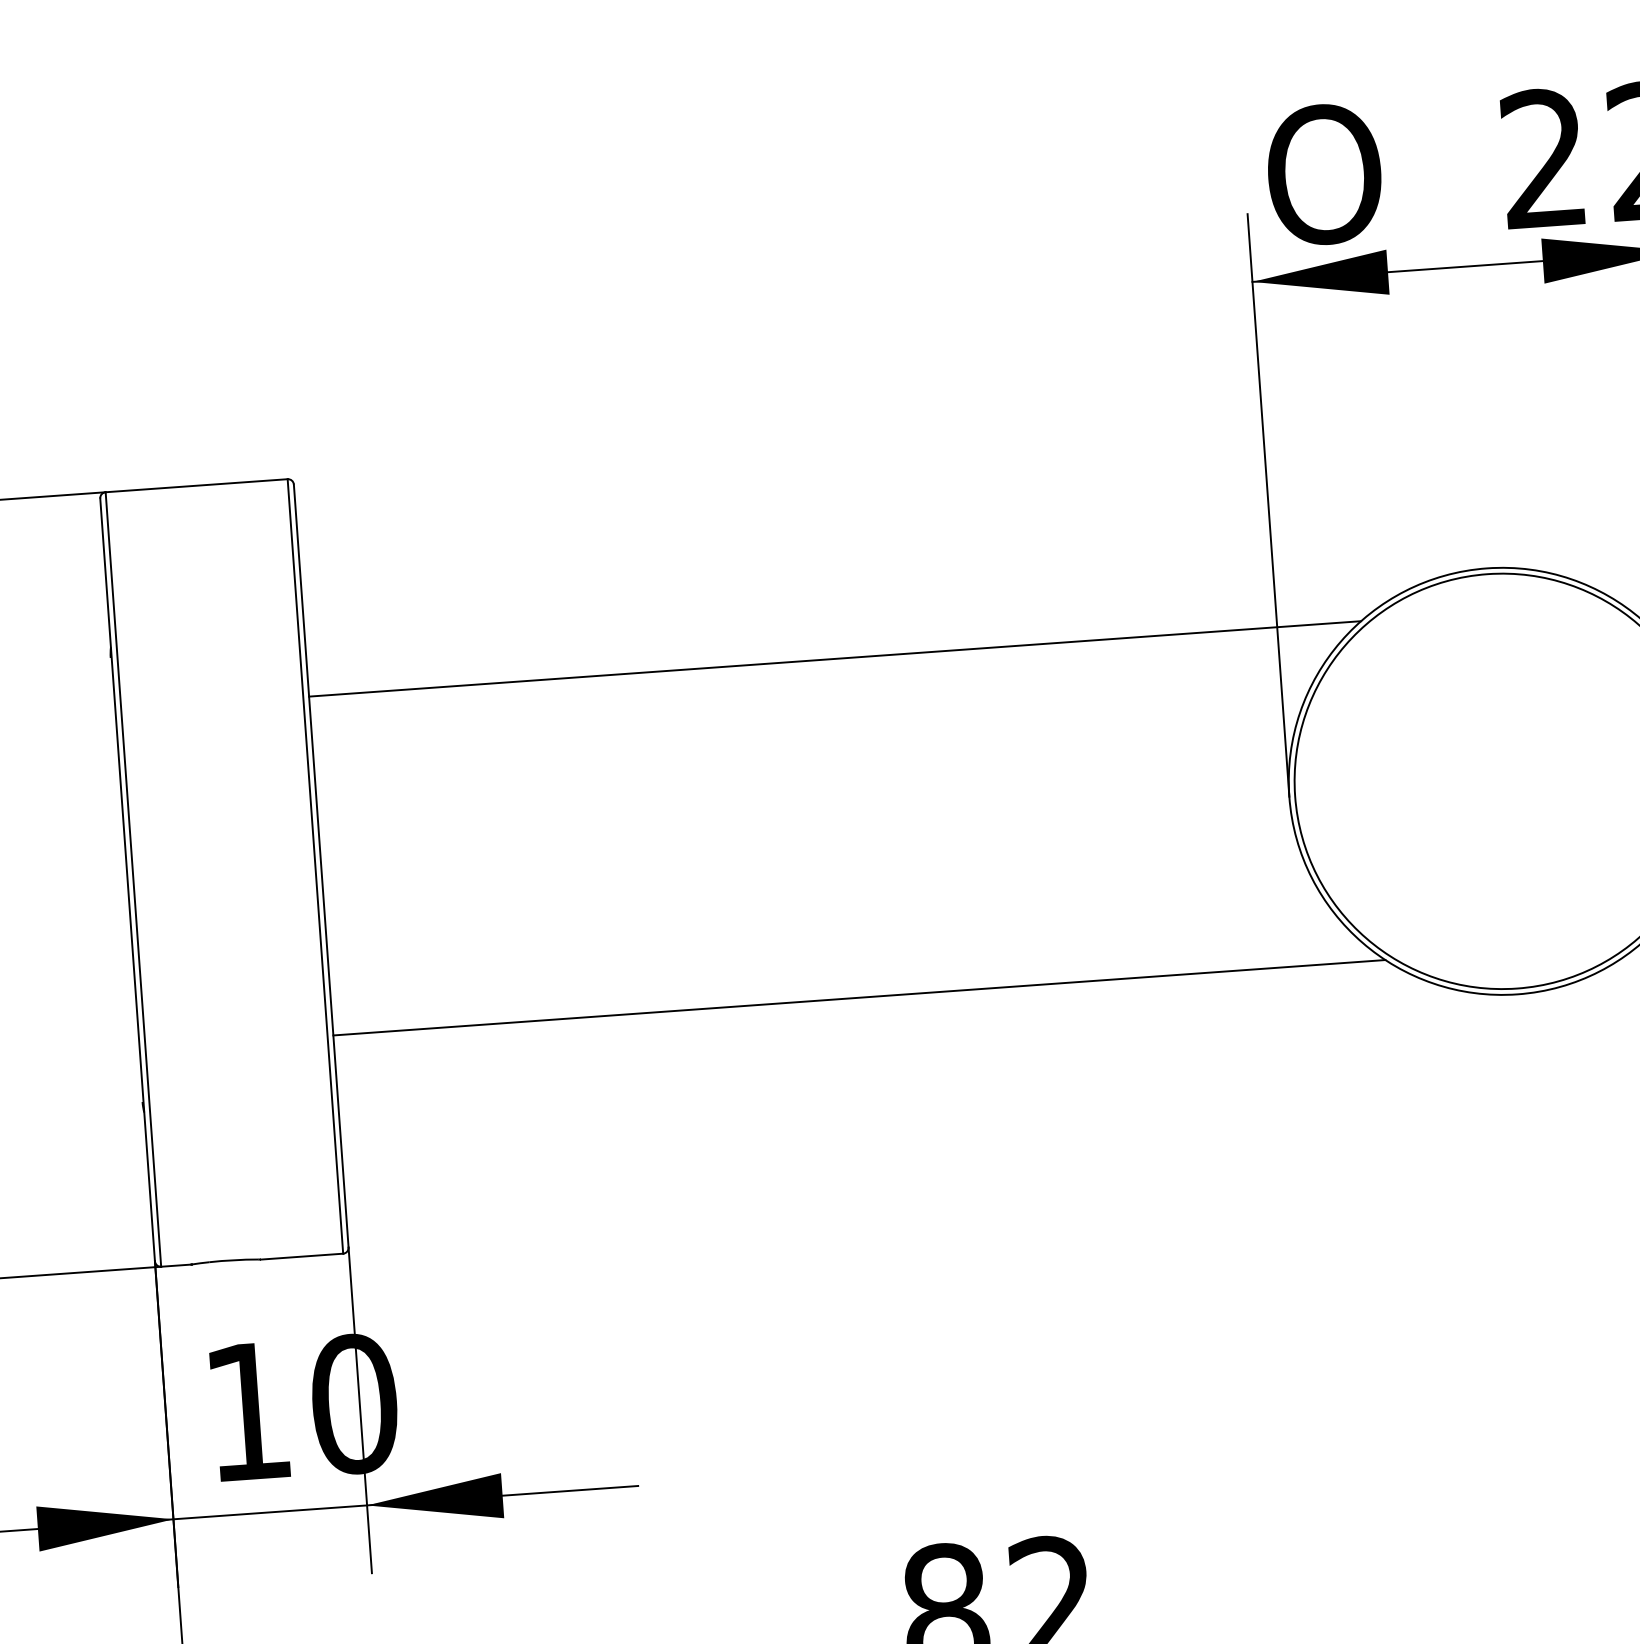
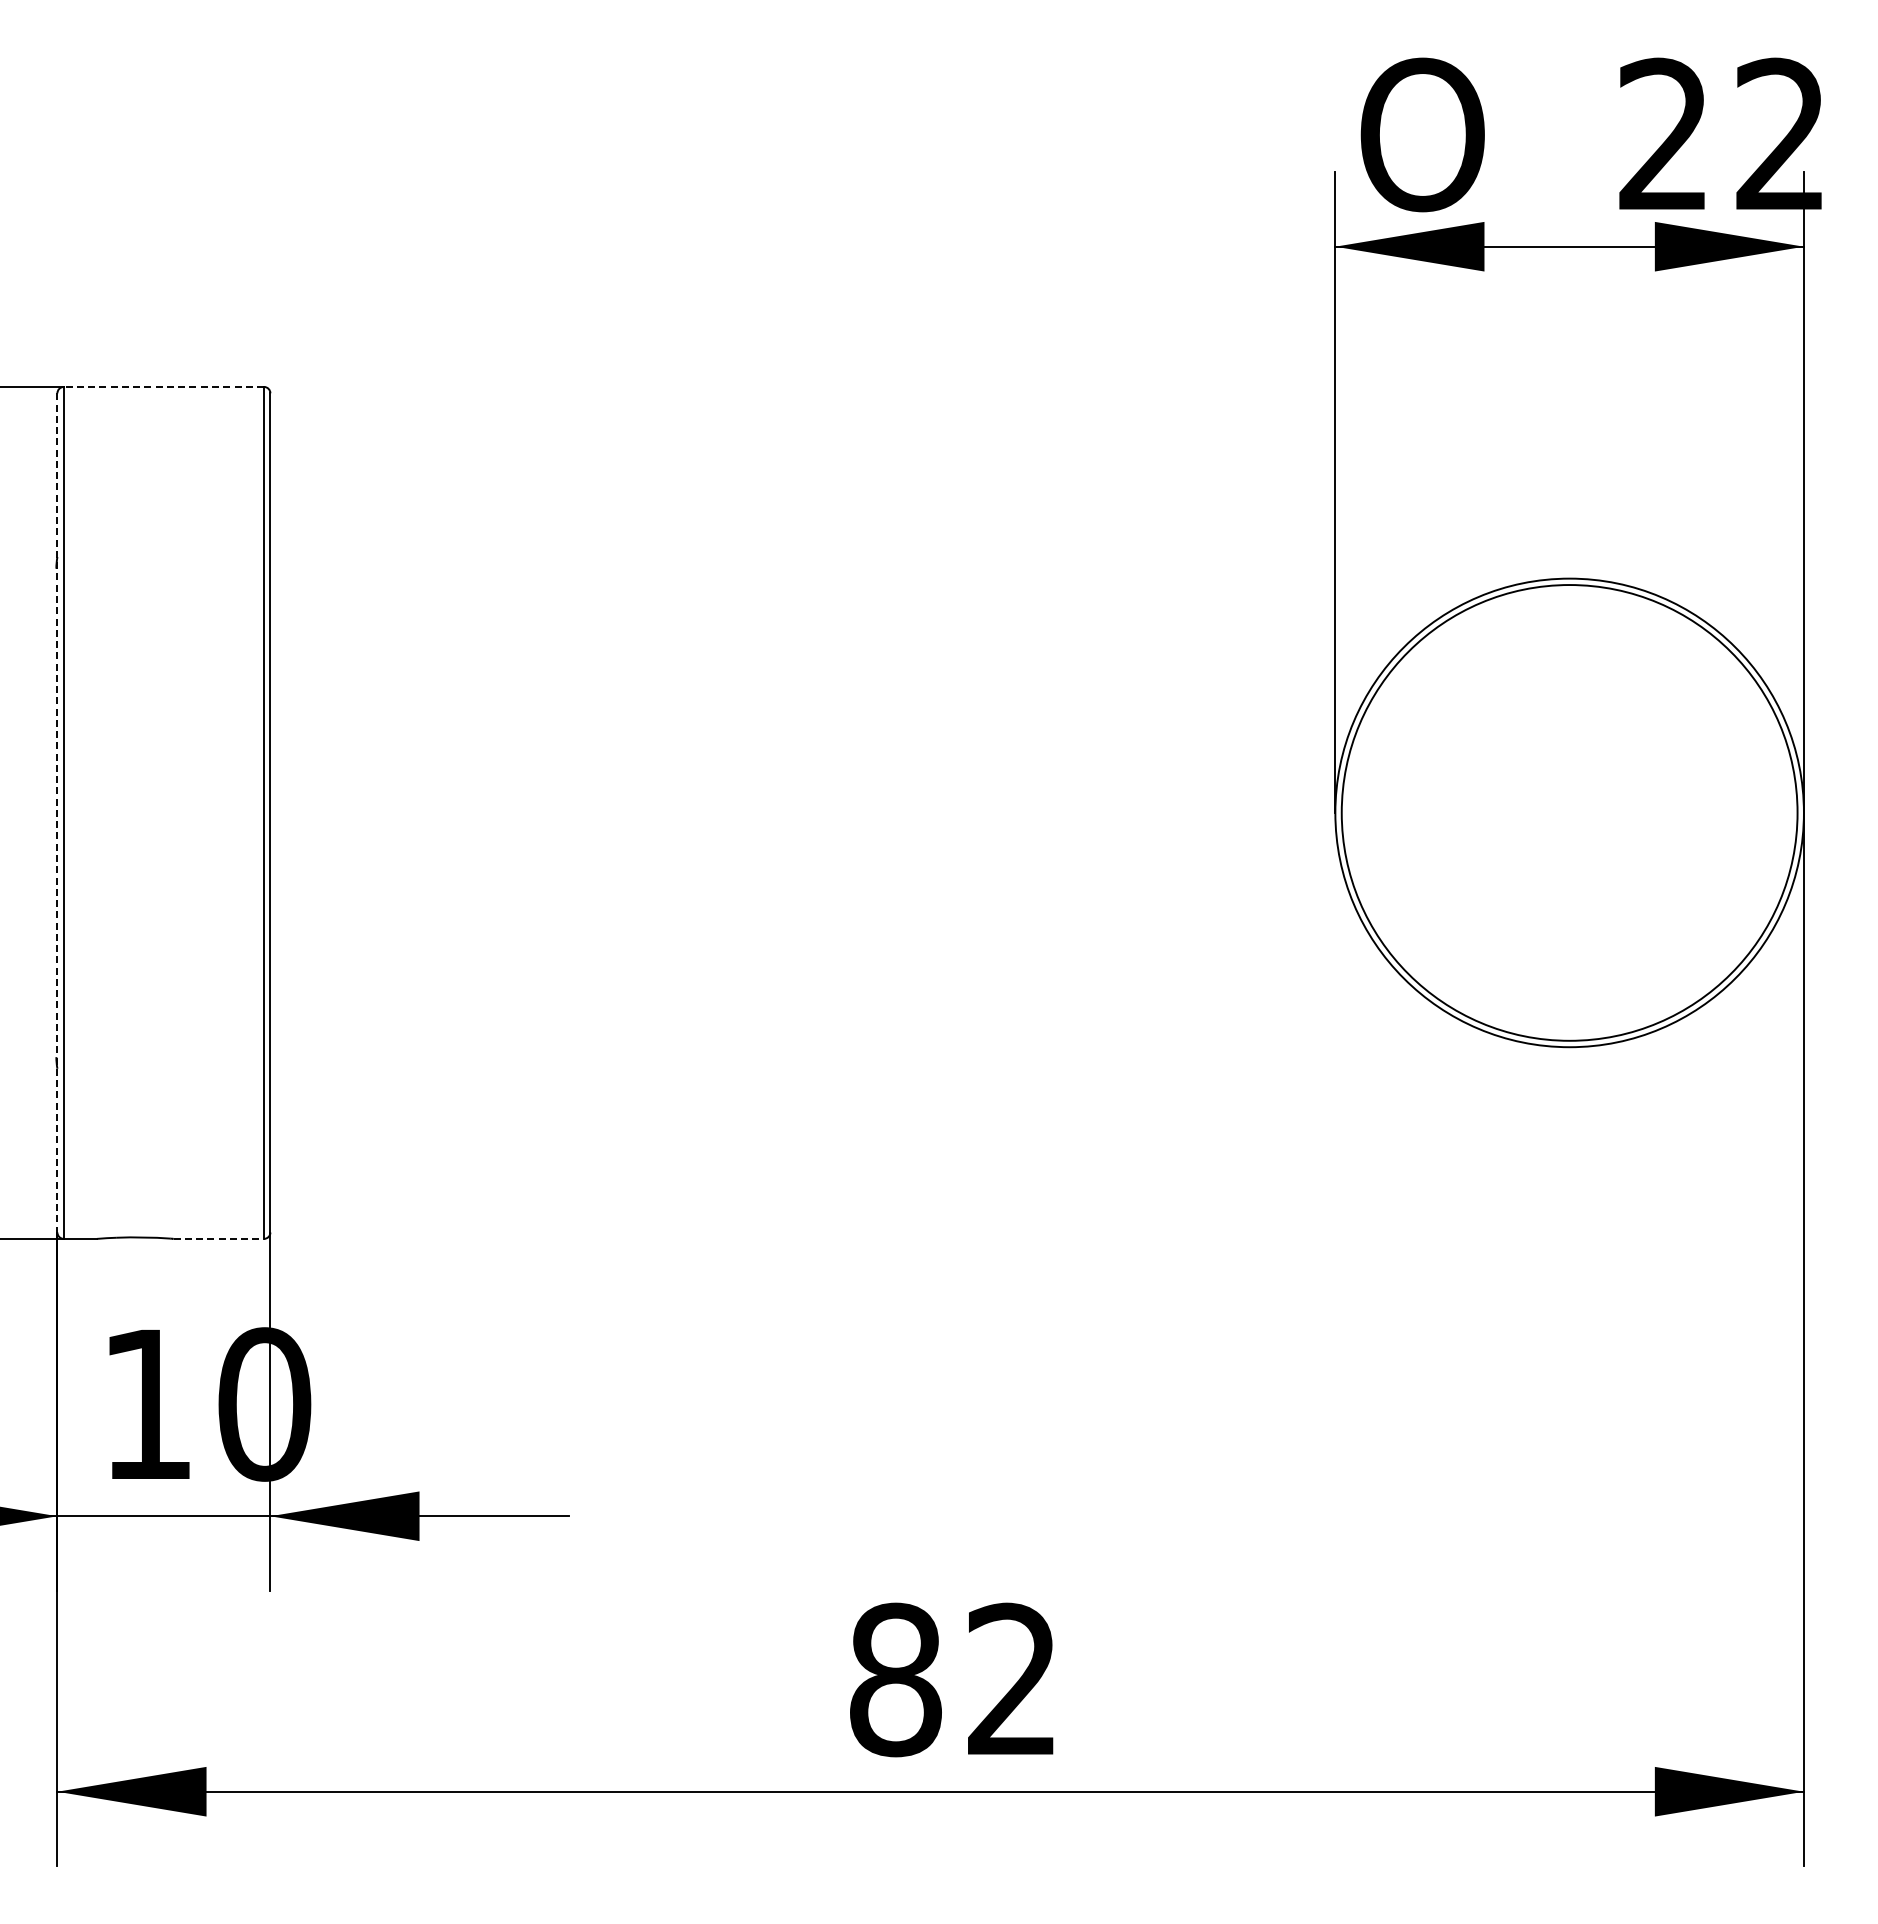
line: (196, 485) -> (163, 386), solid -> dashed
line: (834, 658) -> (848, 626), removed
line: (127, 879) -> (57, 812), solid -> dashed
line: (858, 997) -> (848, 999), removed
line: (302, 1256) -> (219, 1238), solid -> dashed

